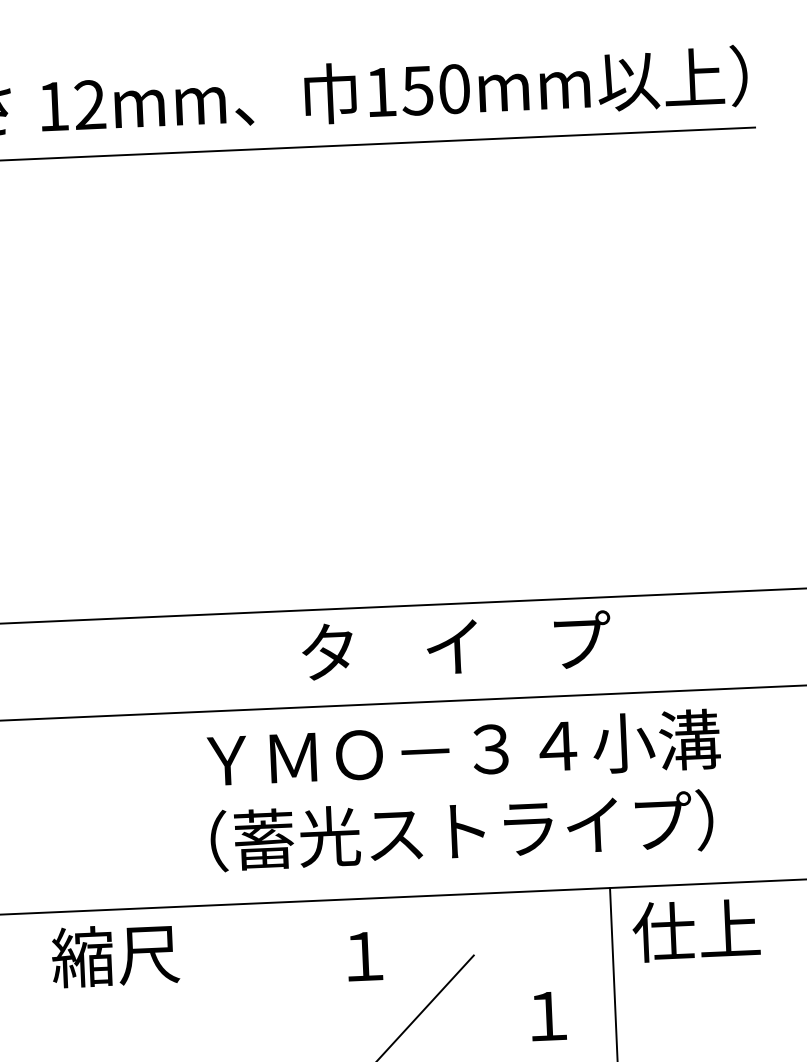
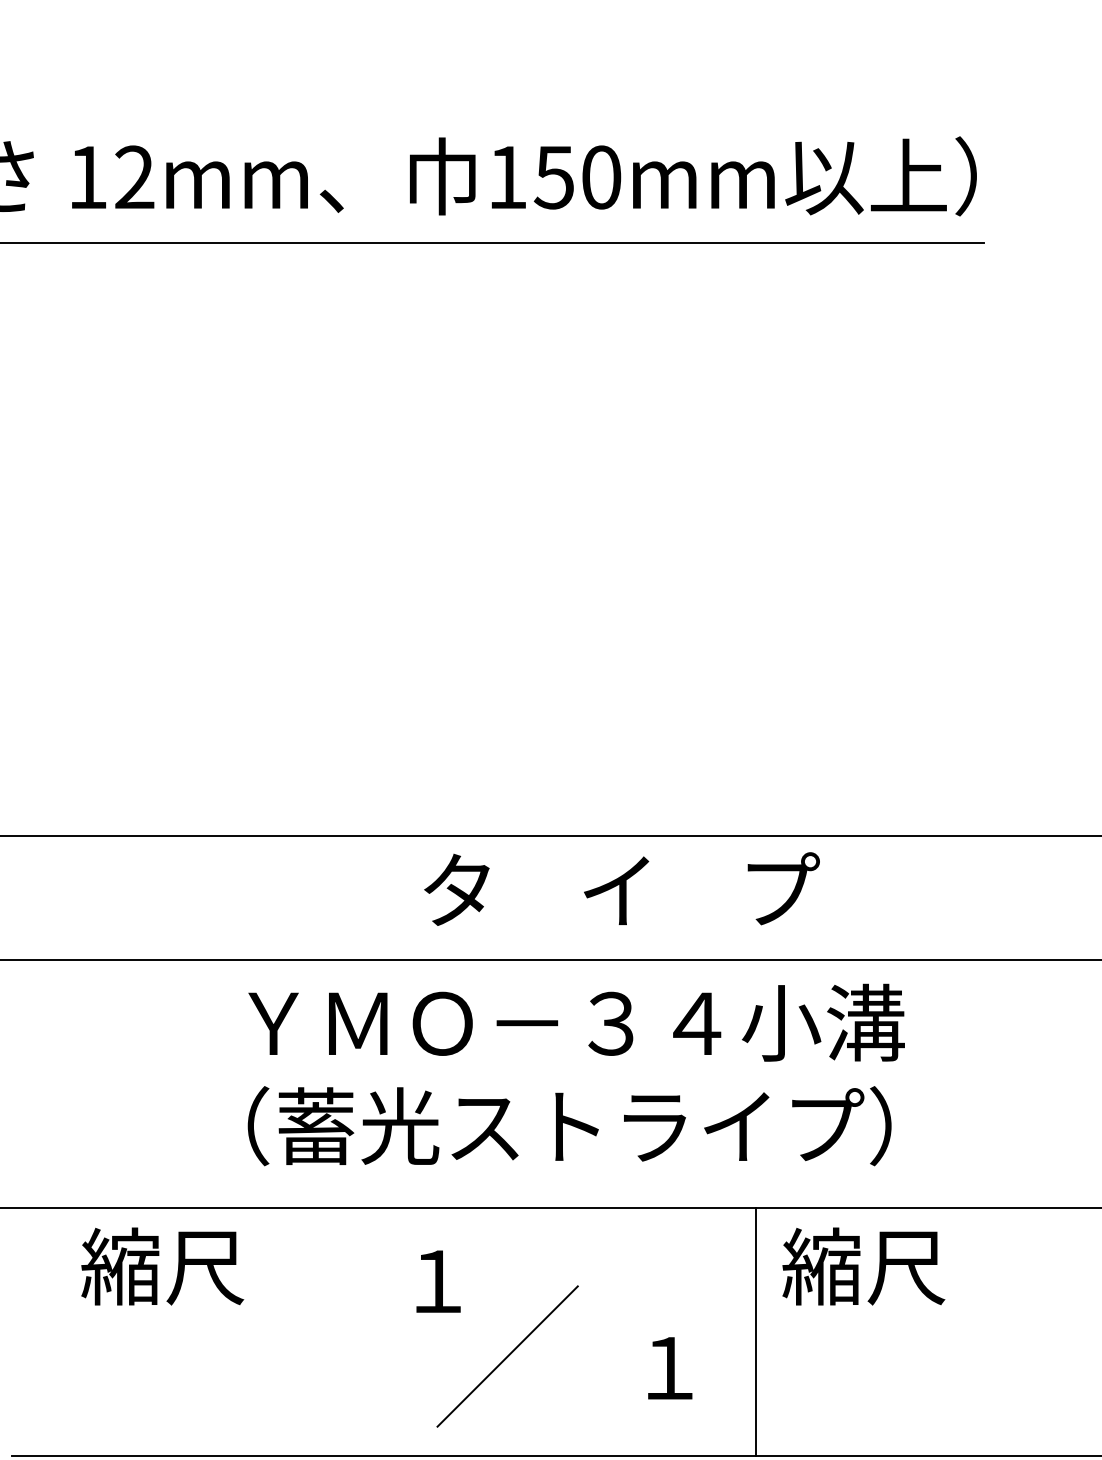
text: (456, 645) -> (621, 888), moved
text: (696, 930) -> (863, 1266), 仕上 -> 縮尺
text: (115, 955) -> (162, 1266), moved

